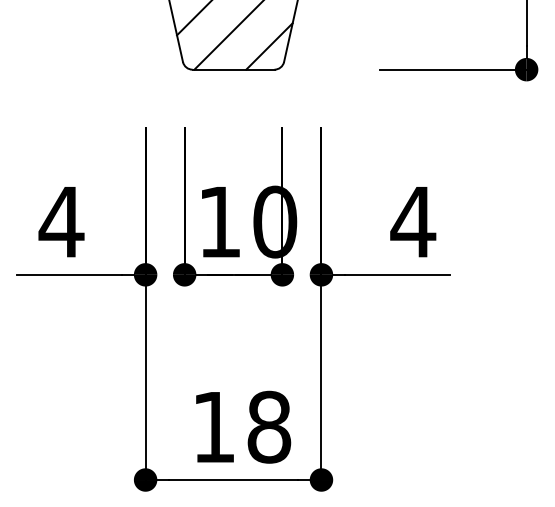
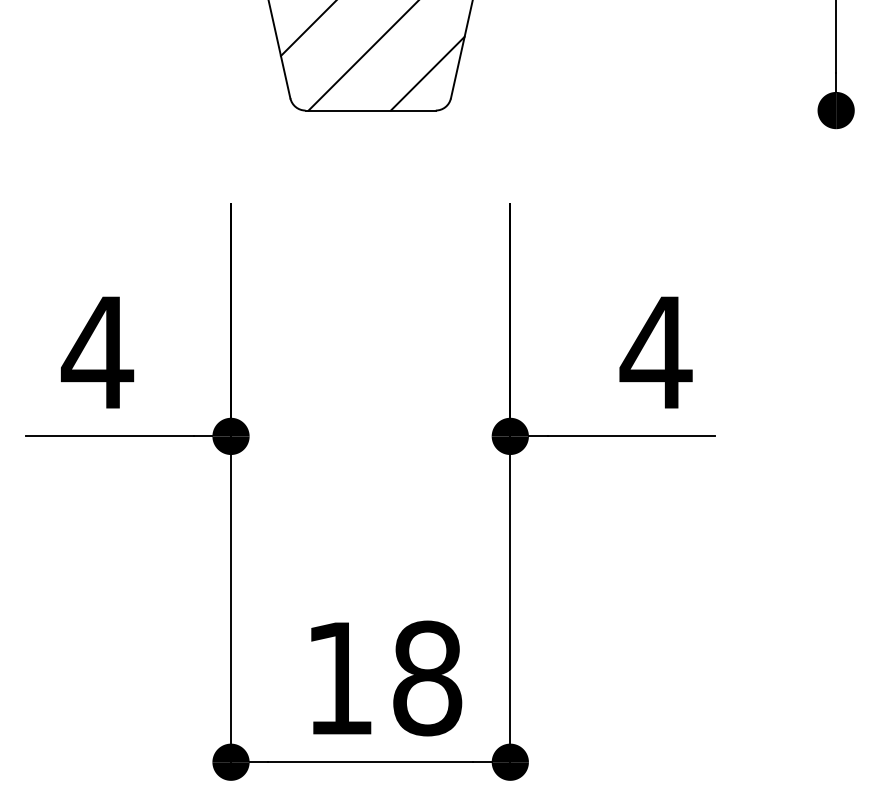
line: (453, 69) -> (720, 110), removed
part: (225, 206) -> (357, 327), removed

